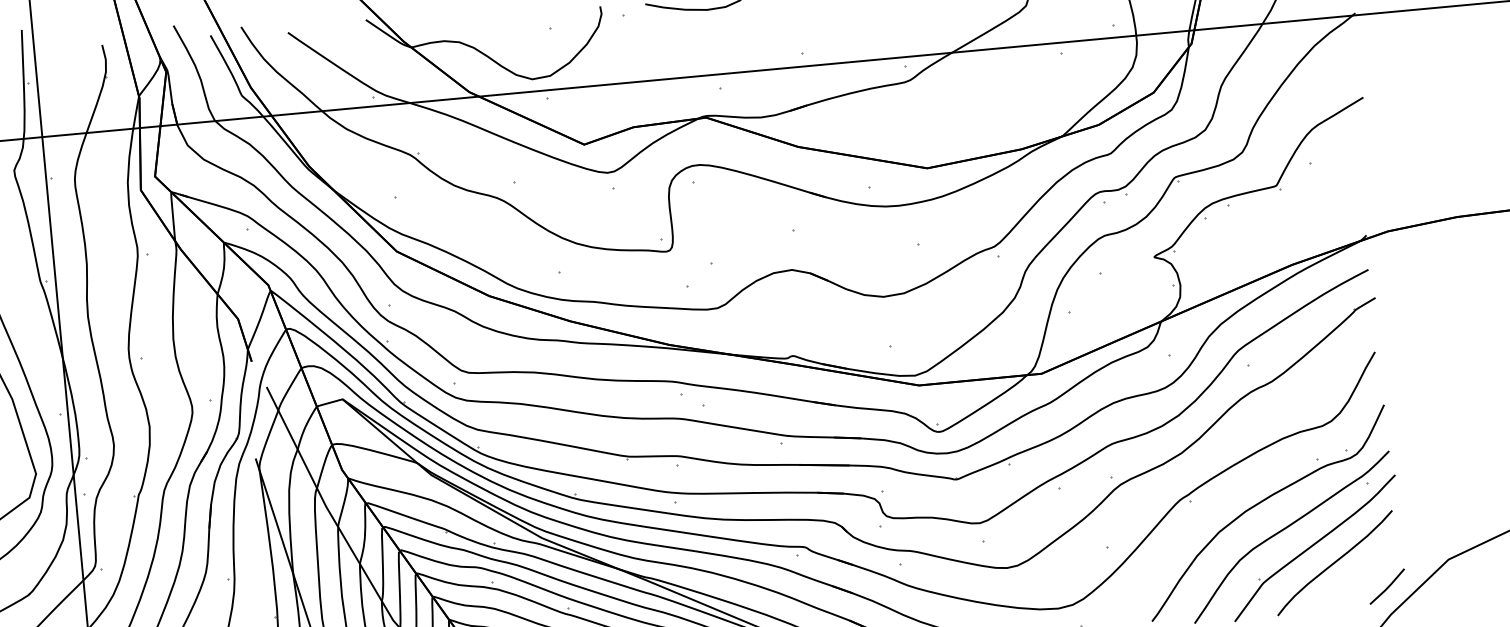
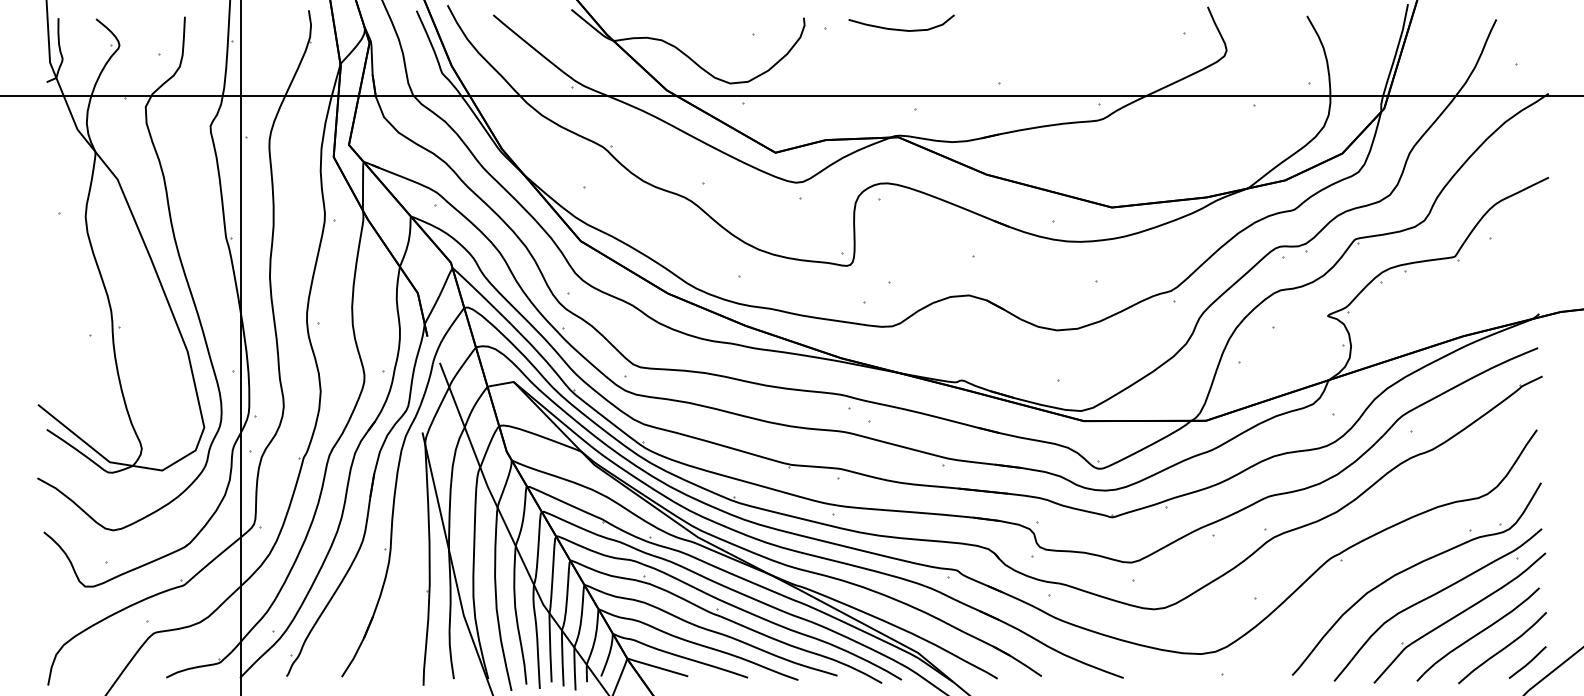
curve: (1360, 574) -> (1502, 648), added

